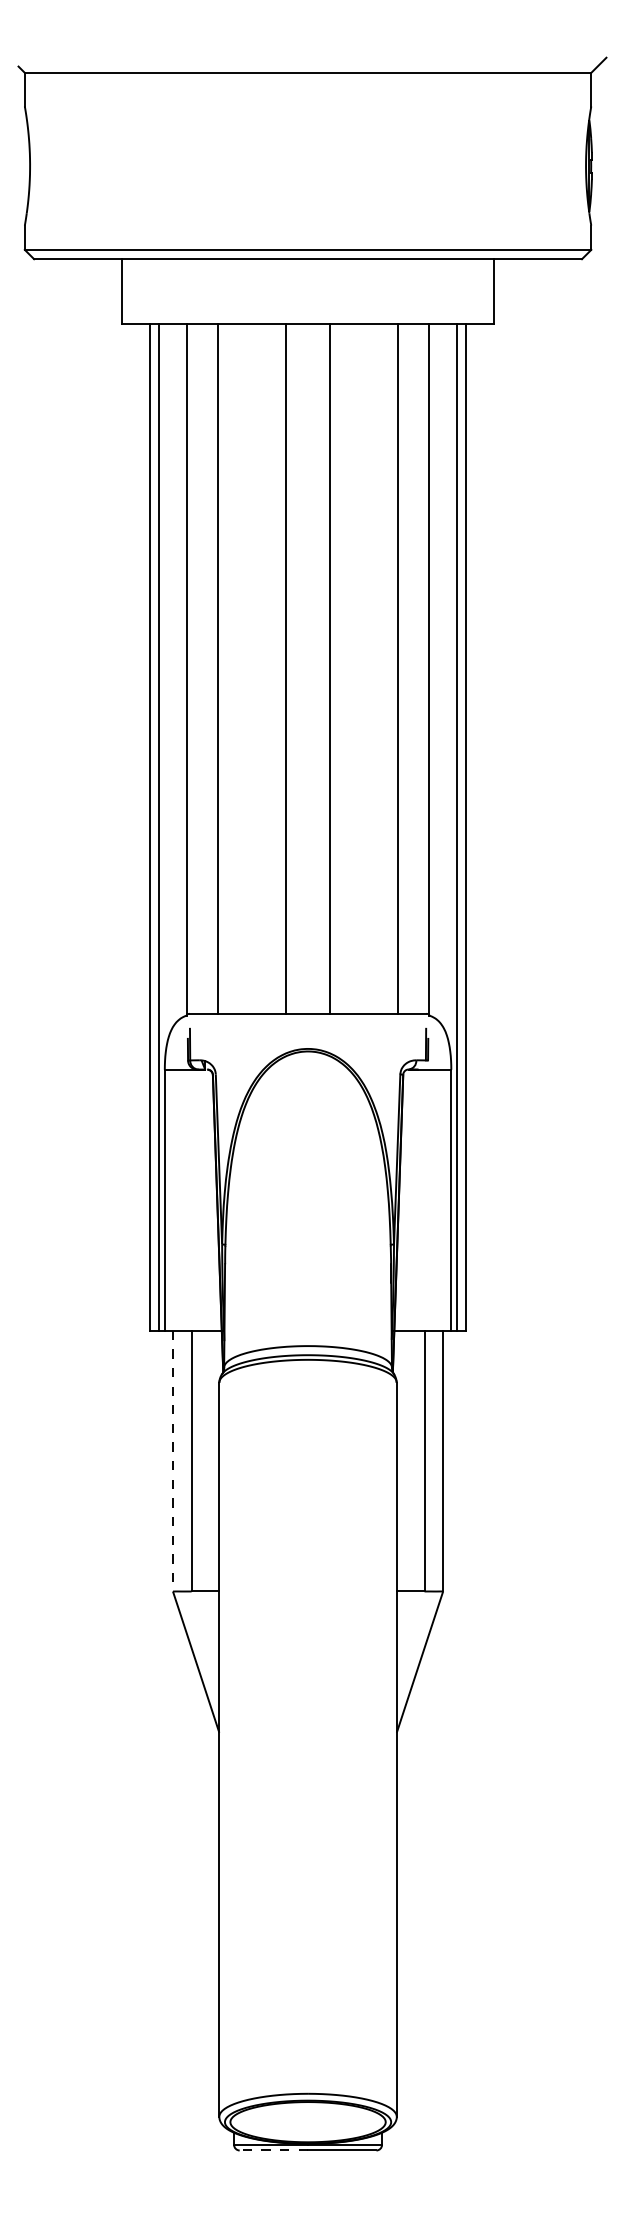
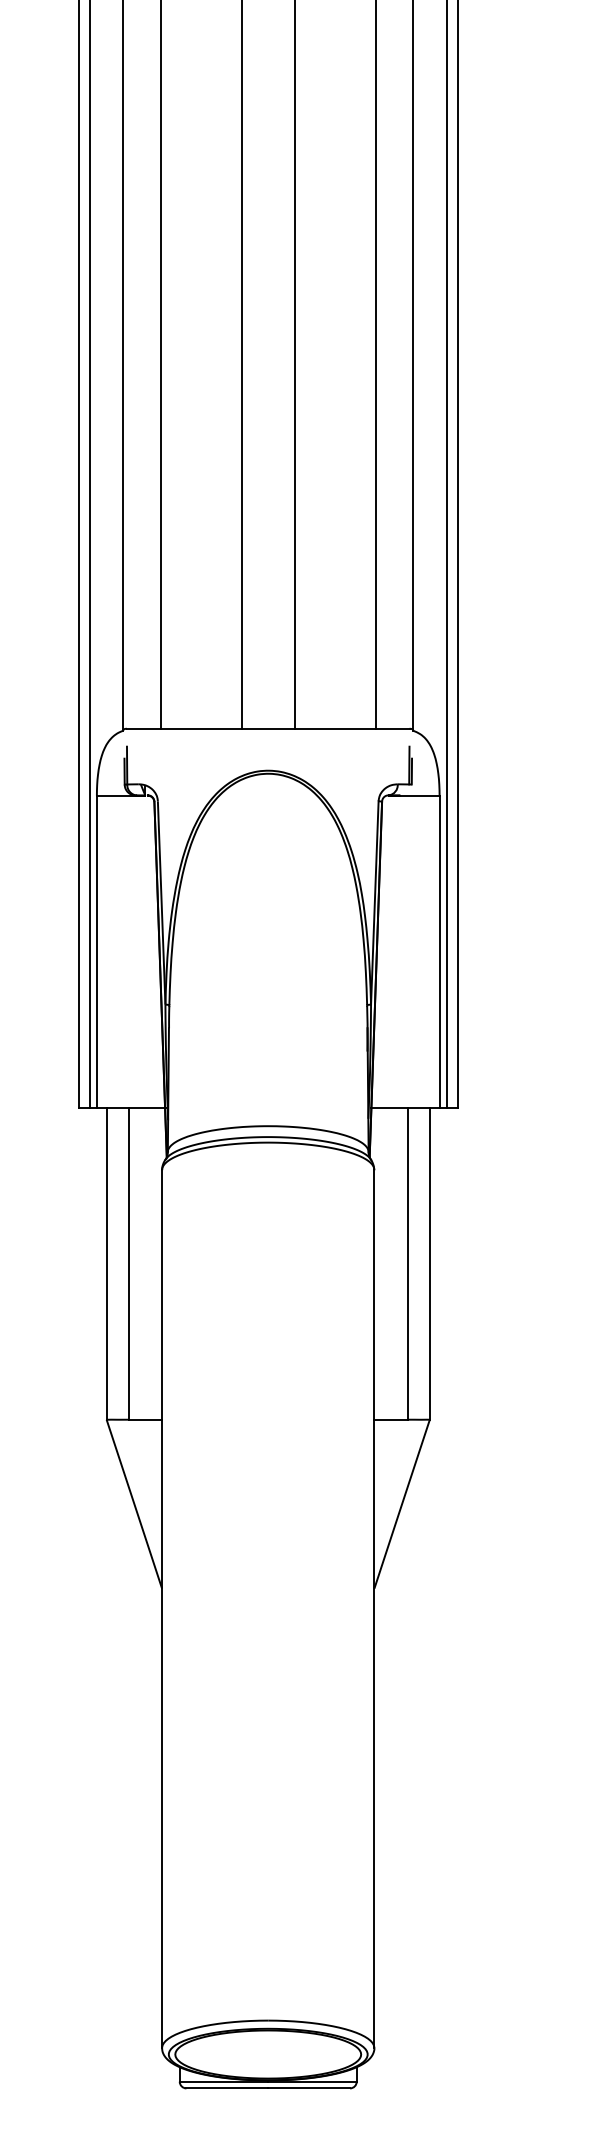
line: (172, 1461) -> (106, 1264), dashed -> solid
line: (273, 2150) -> (226, 2088), dashed -> solid

